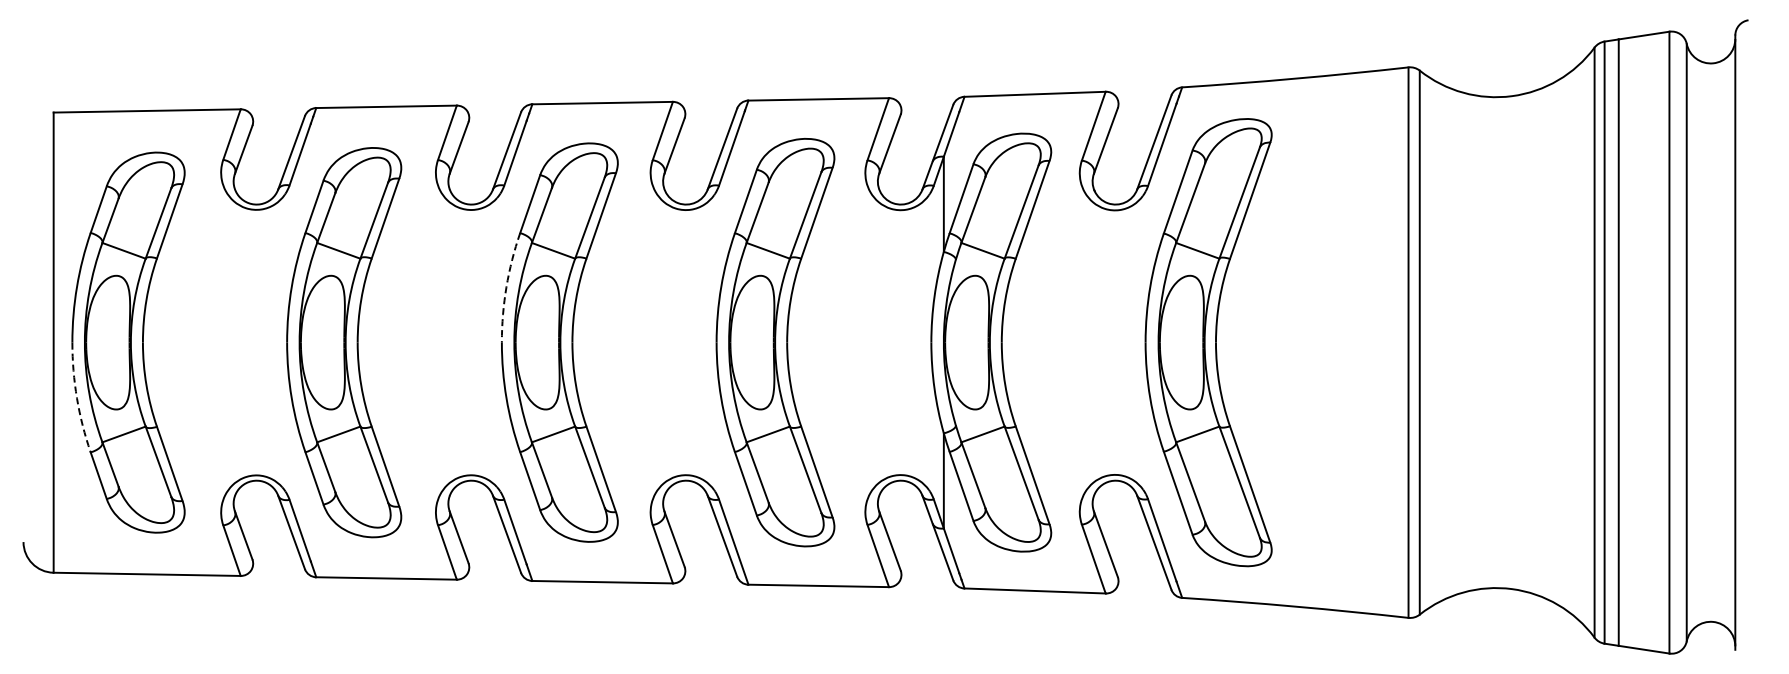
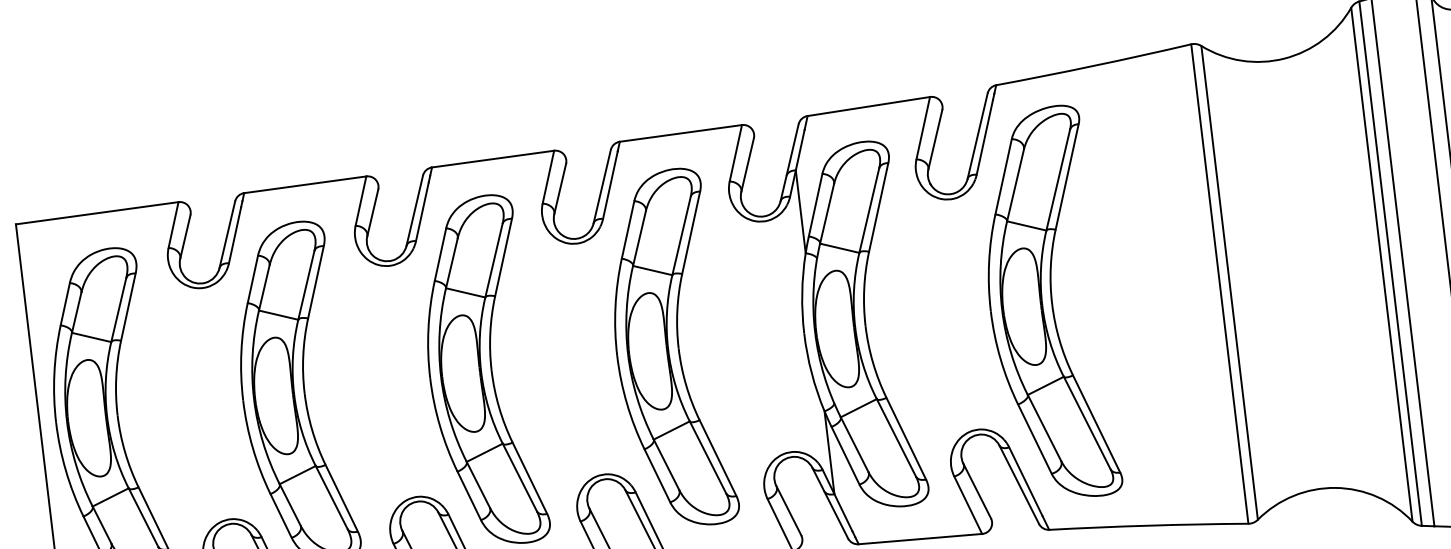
arc: (506, 287) -> (428, 329), dashed -> solid
arc: (76, 398) -> (65, 471), dashed -> solid

